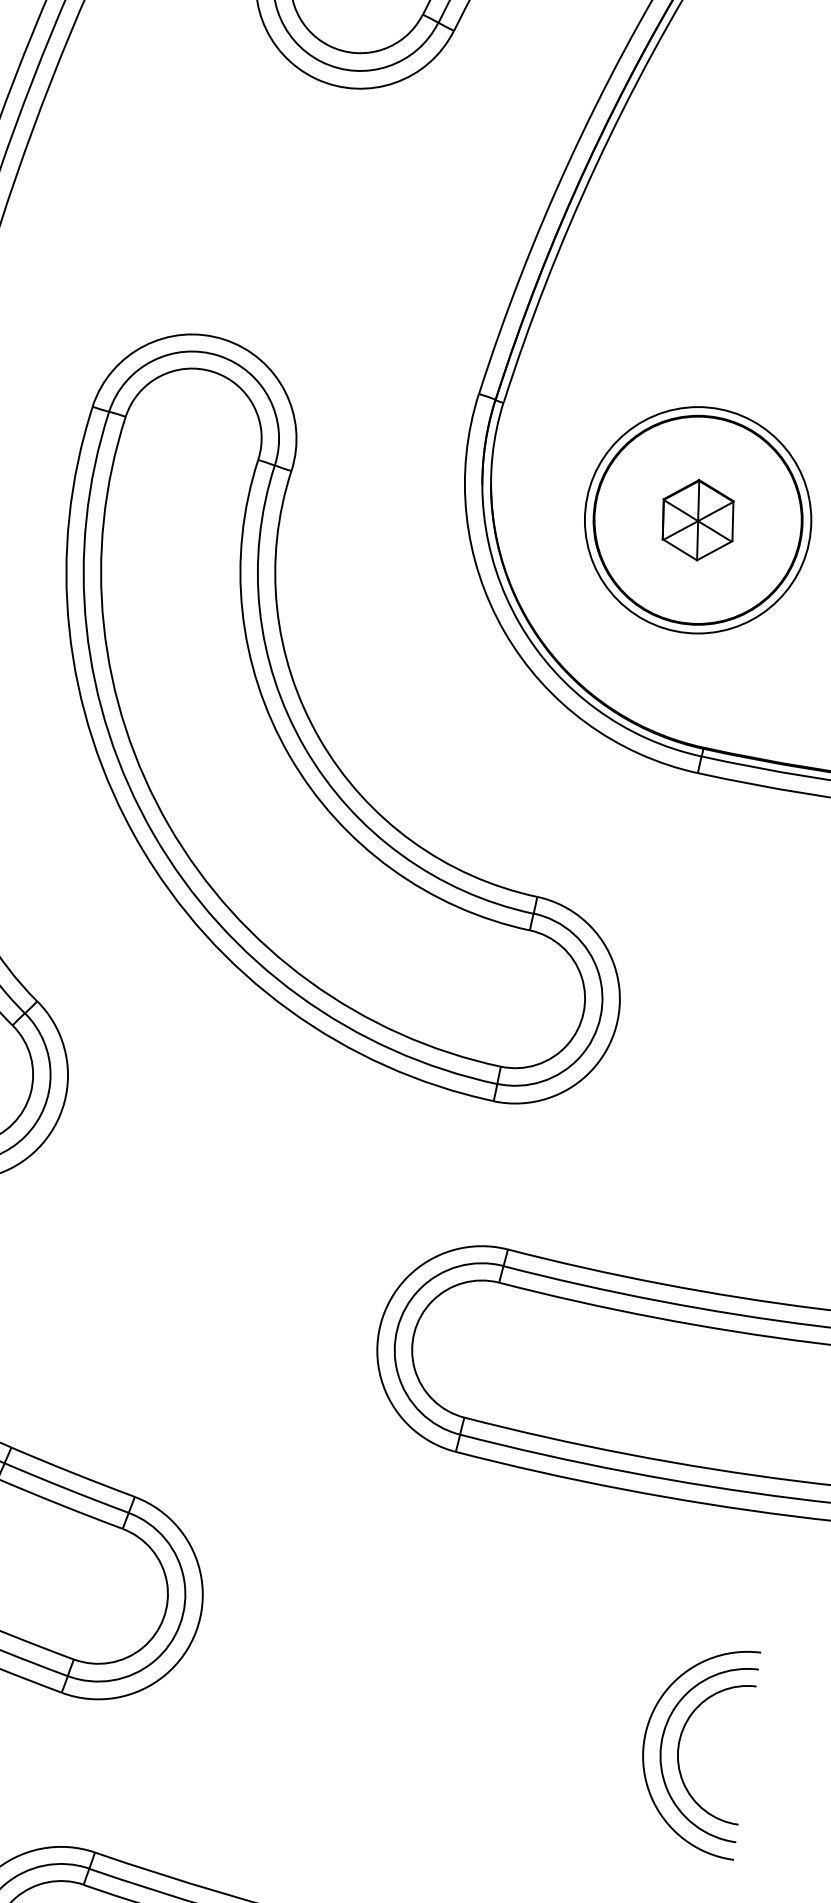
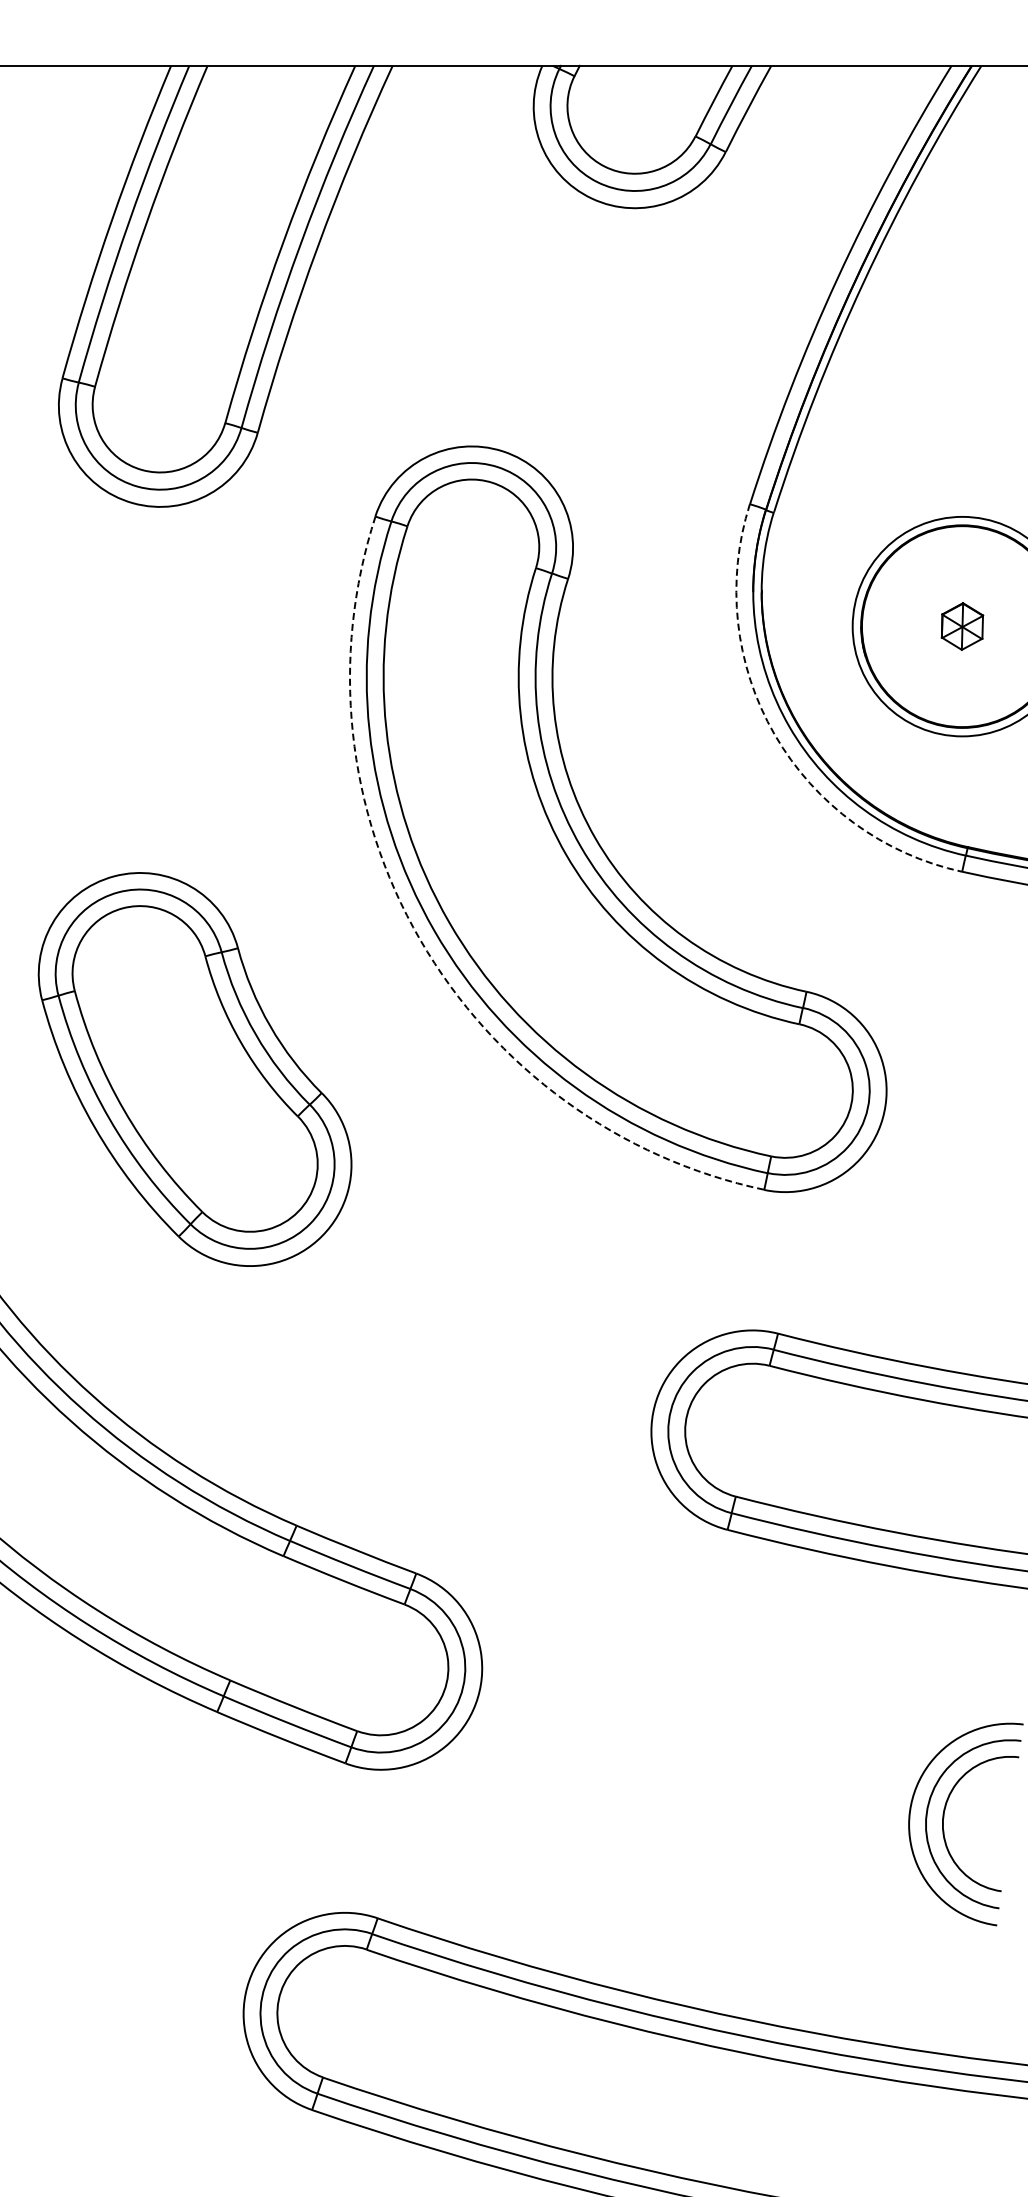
part: (698, 520) -> (962, 626), size x0.6
arc: (504, 631) -> (774, 734), solid -> dashed
arc: (139, 842) -> (420, 939), solid -> dashed

